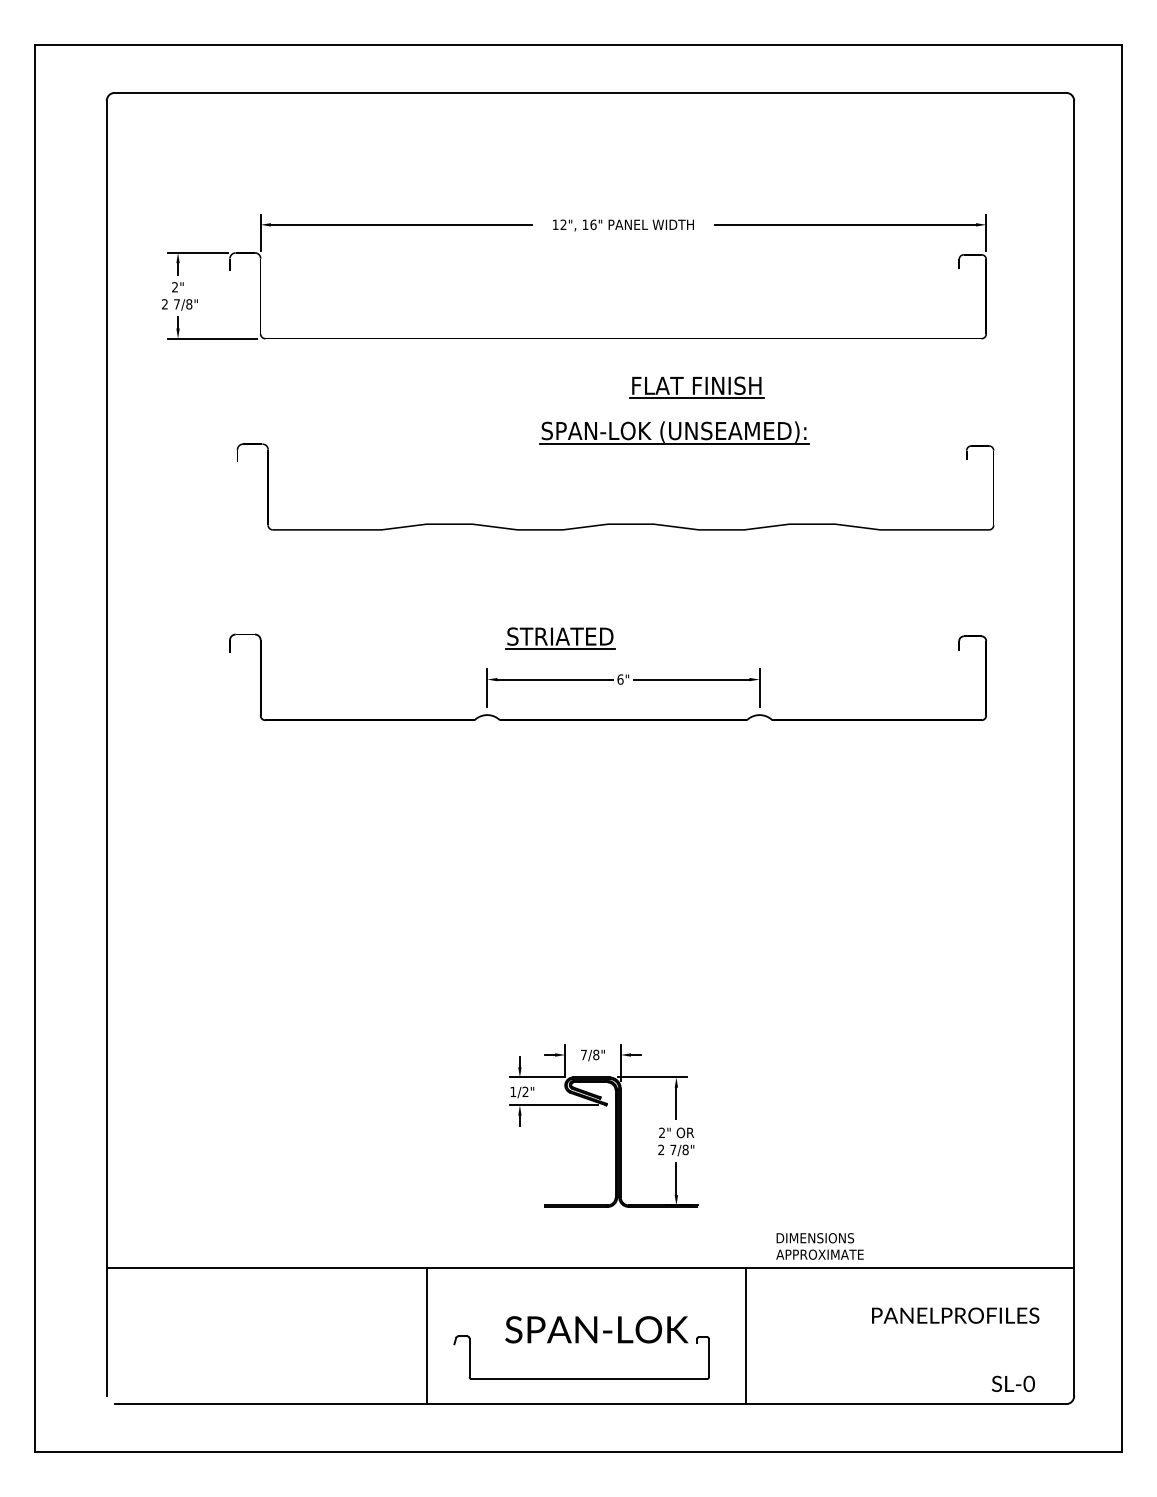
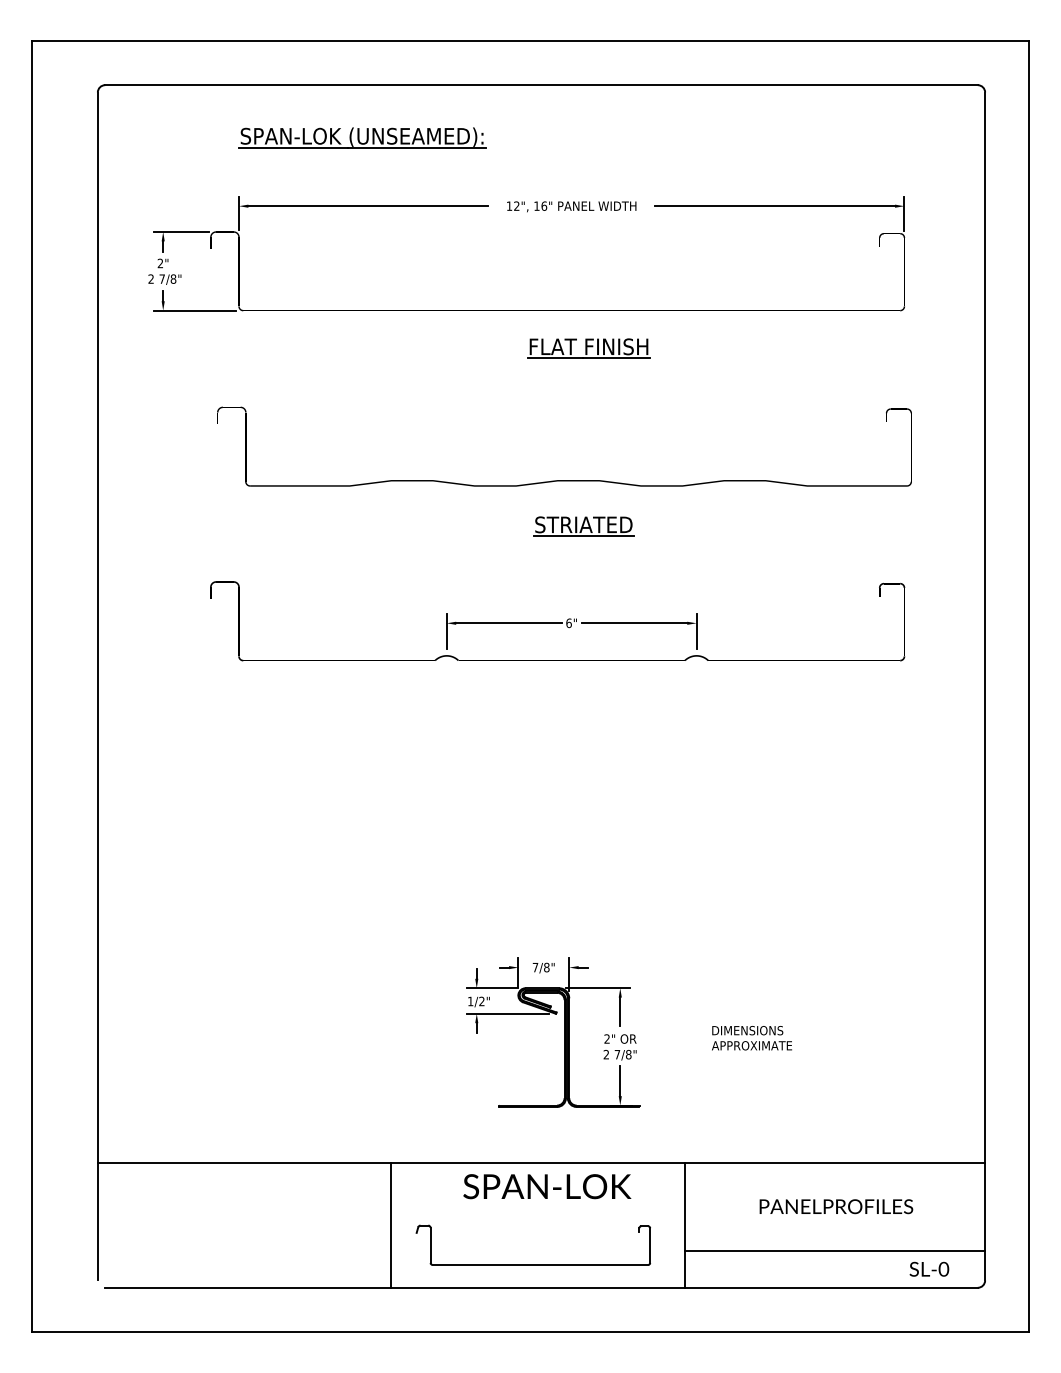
part: (696, 387) -> (588, 348), moved
part: (674, 432) -> (362, 137), moved
part: (559, 638) -> (583, 526), moved
text: (819, 1246) -> (751, 1038), moved
text: (955, 1315) -> (836, 1206), moved
text: (597, 1329) -> (547, 1186), moved
line: (909, 1364) -> (834, 1251), added

